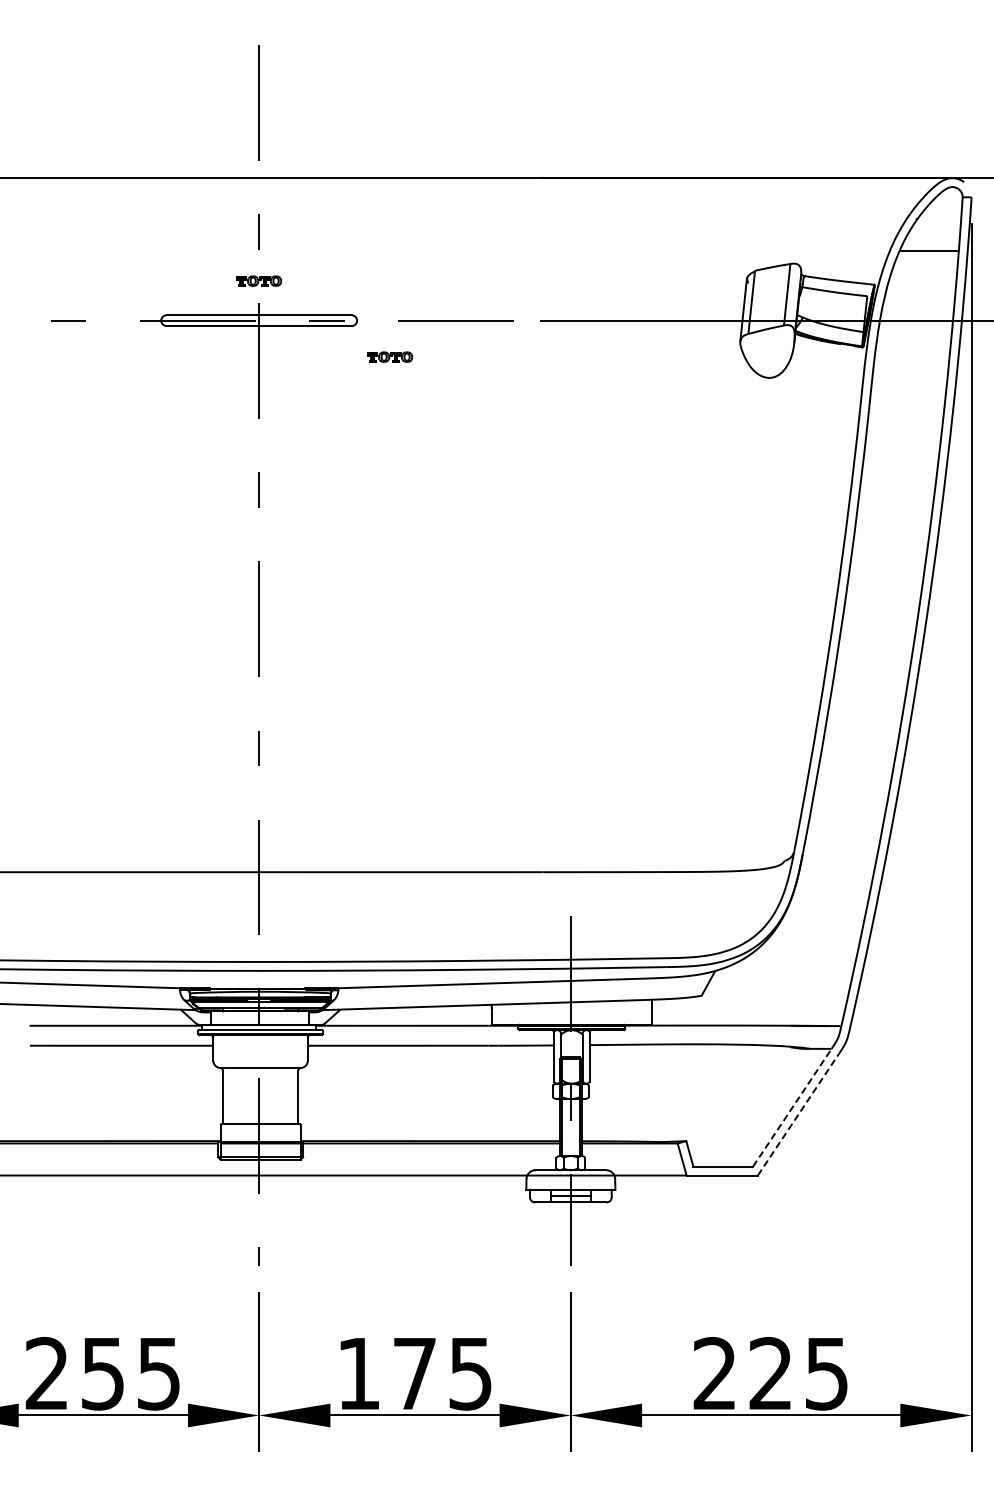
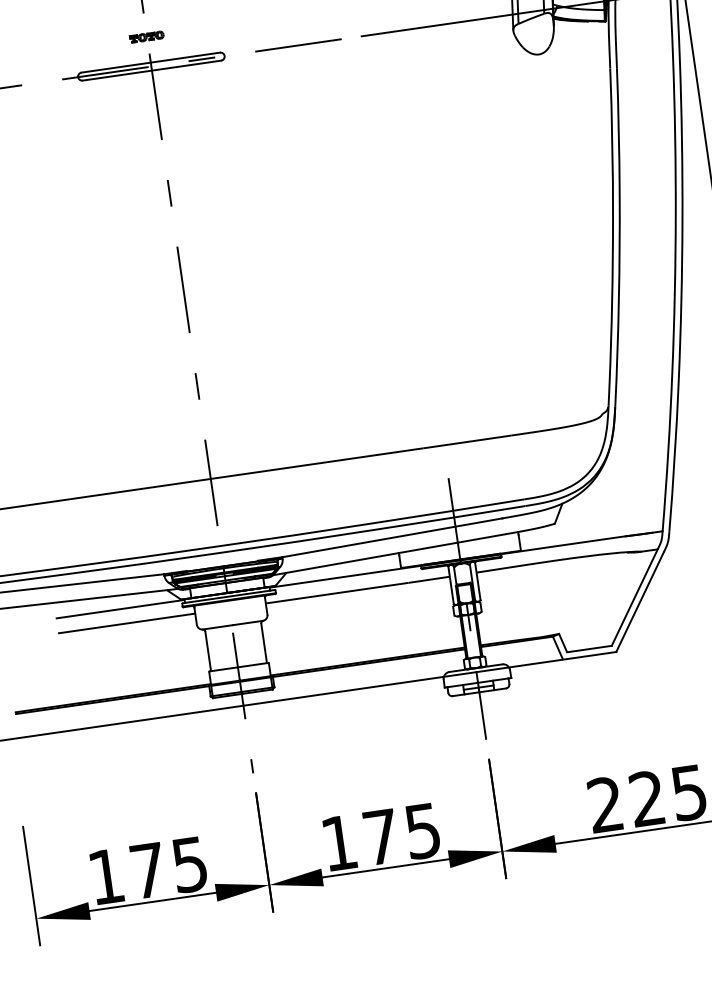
part: (390, 356) -> (253, 79), removed
line: (792, 1107) -> (634, 597), dashed -> solid
line: (798, 1114) -> (640, 601), dashed -> solid
text: (74, 1373) -> (126, 873), 255 -> 175

